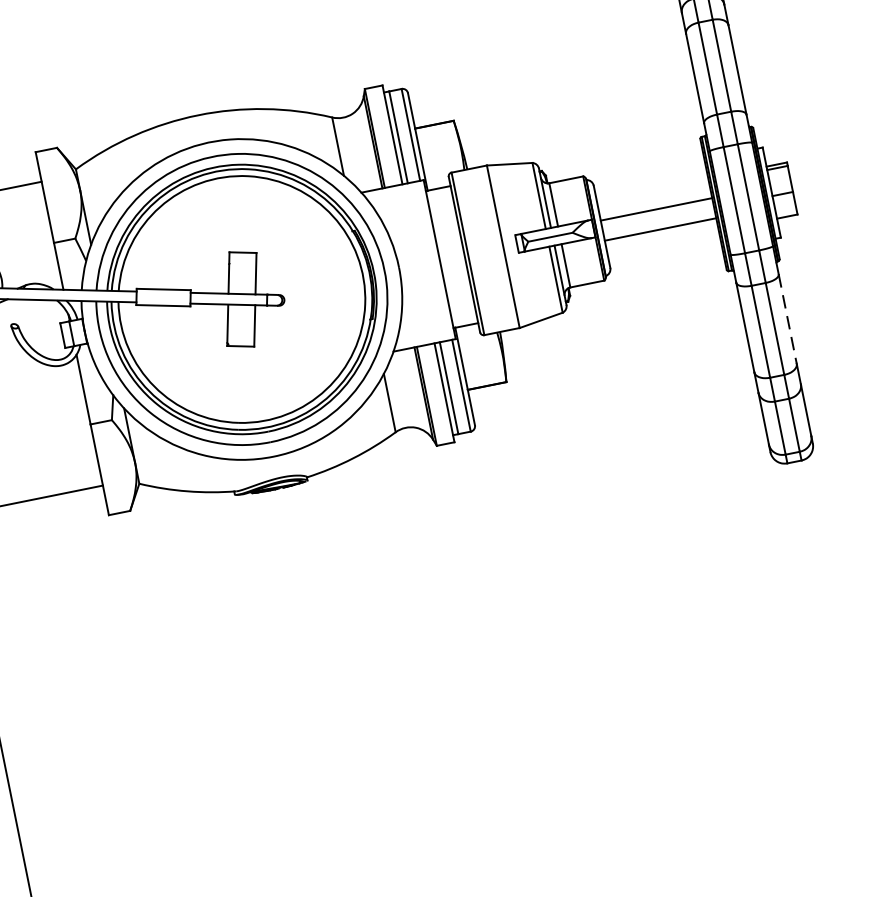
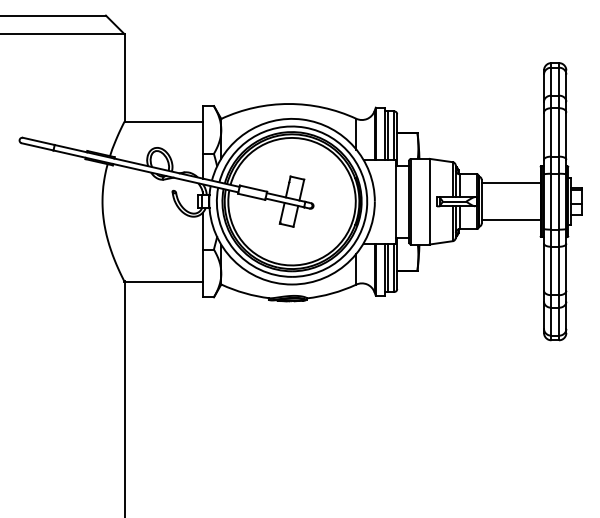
line: (655, 209) -> (510, 220), moved
line: (659, 230) -> (510, 183), moved
line: (788, 319) -> (566, 267), dashed -> solid

